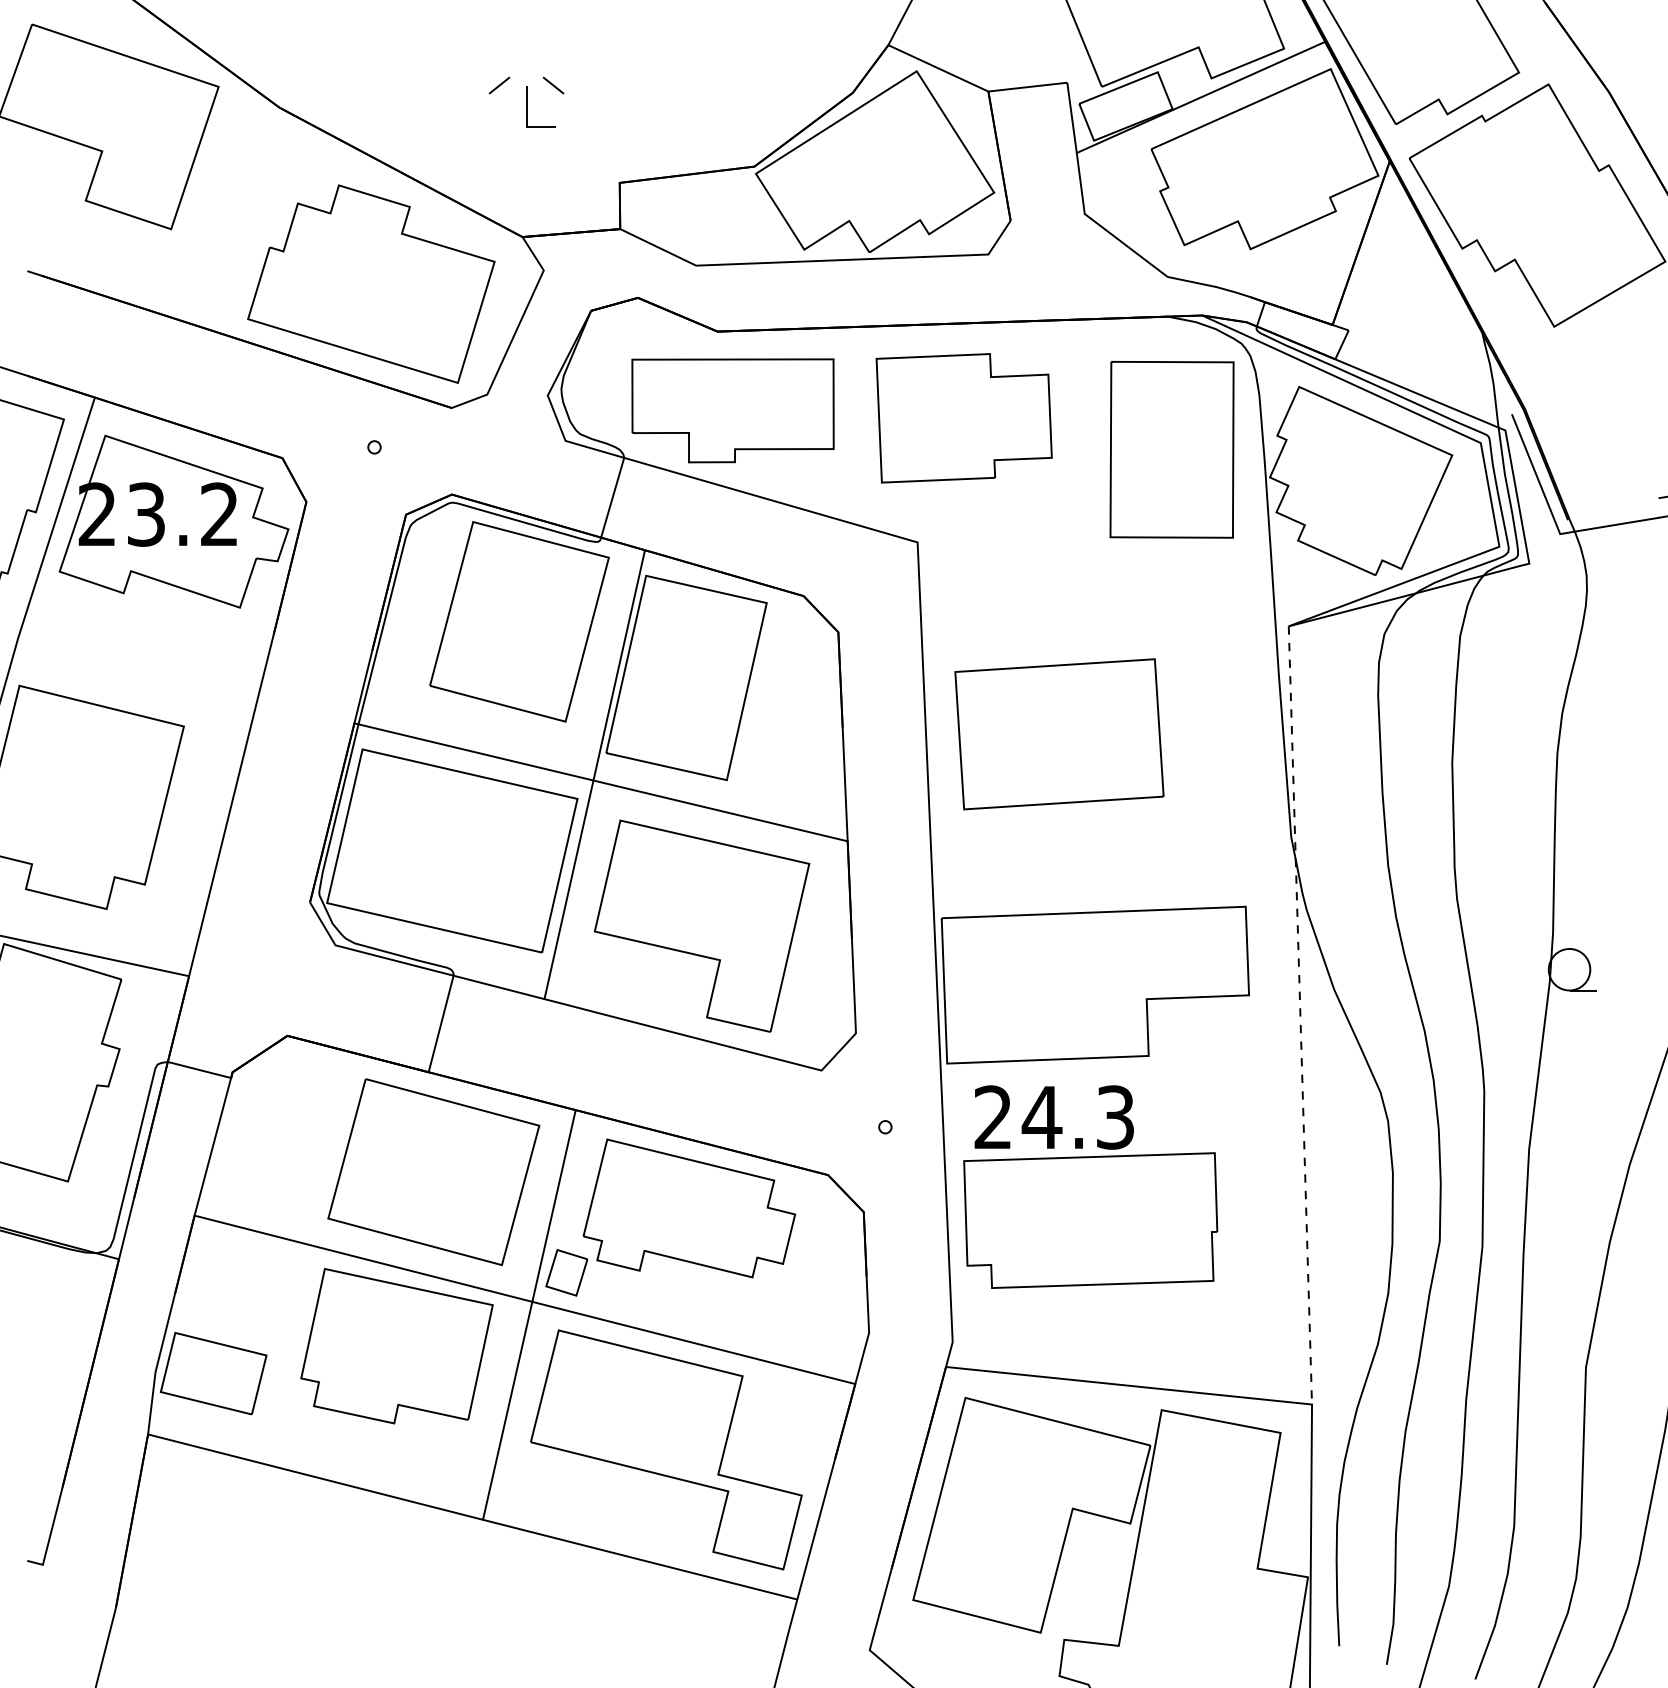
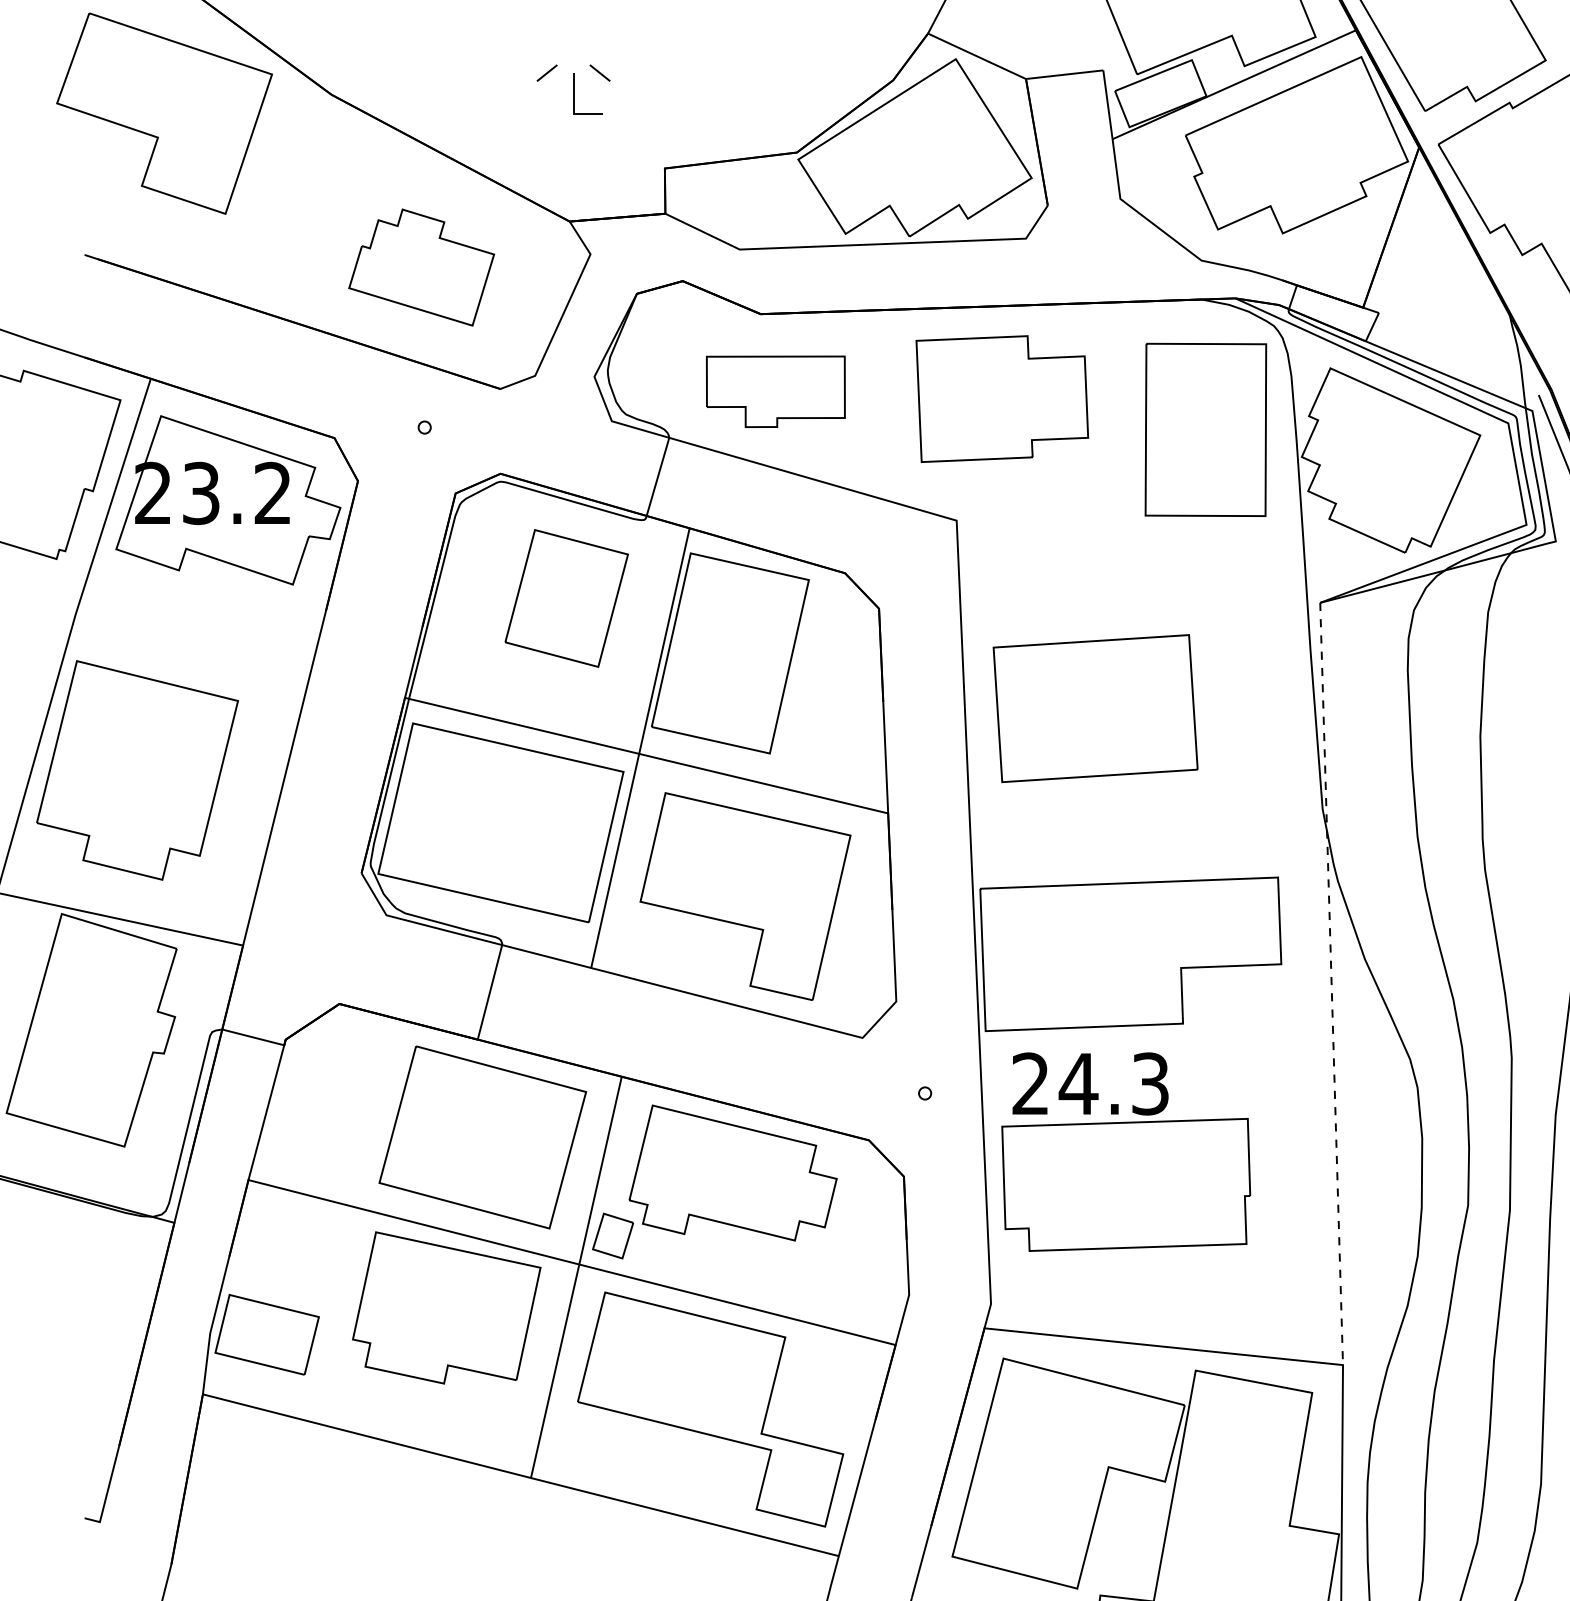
part: (371, 283) -> (421, 267), size x0.6
part: (732, 410) -> (775, 391), size x0.7
part: (519, 621) -> (566, 598), size x0.7

